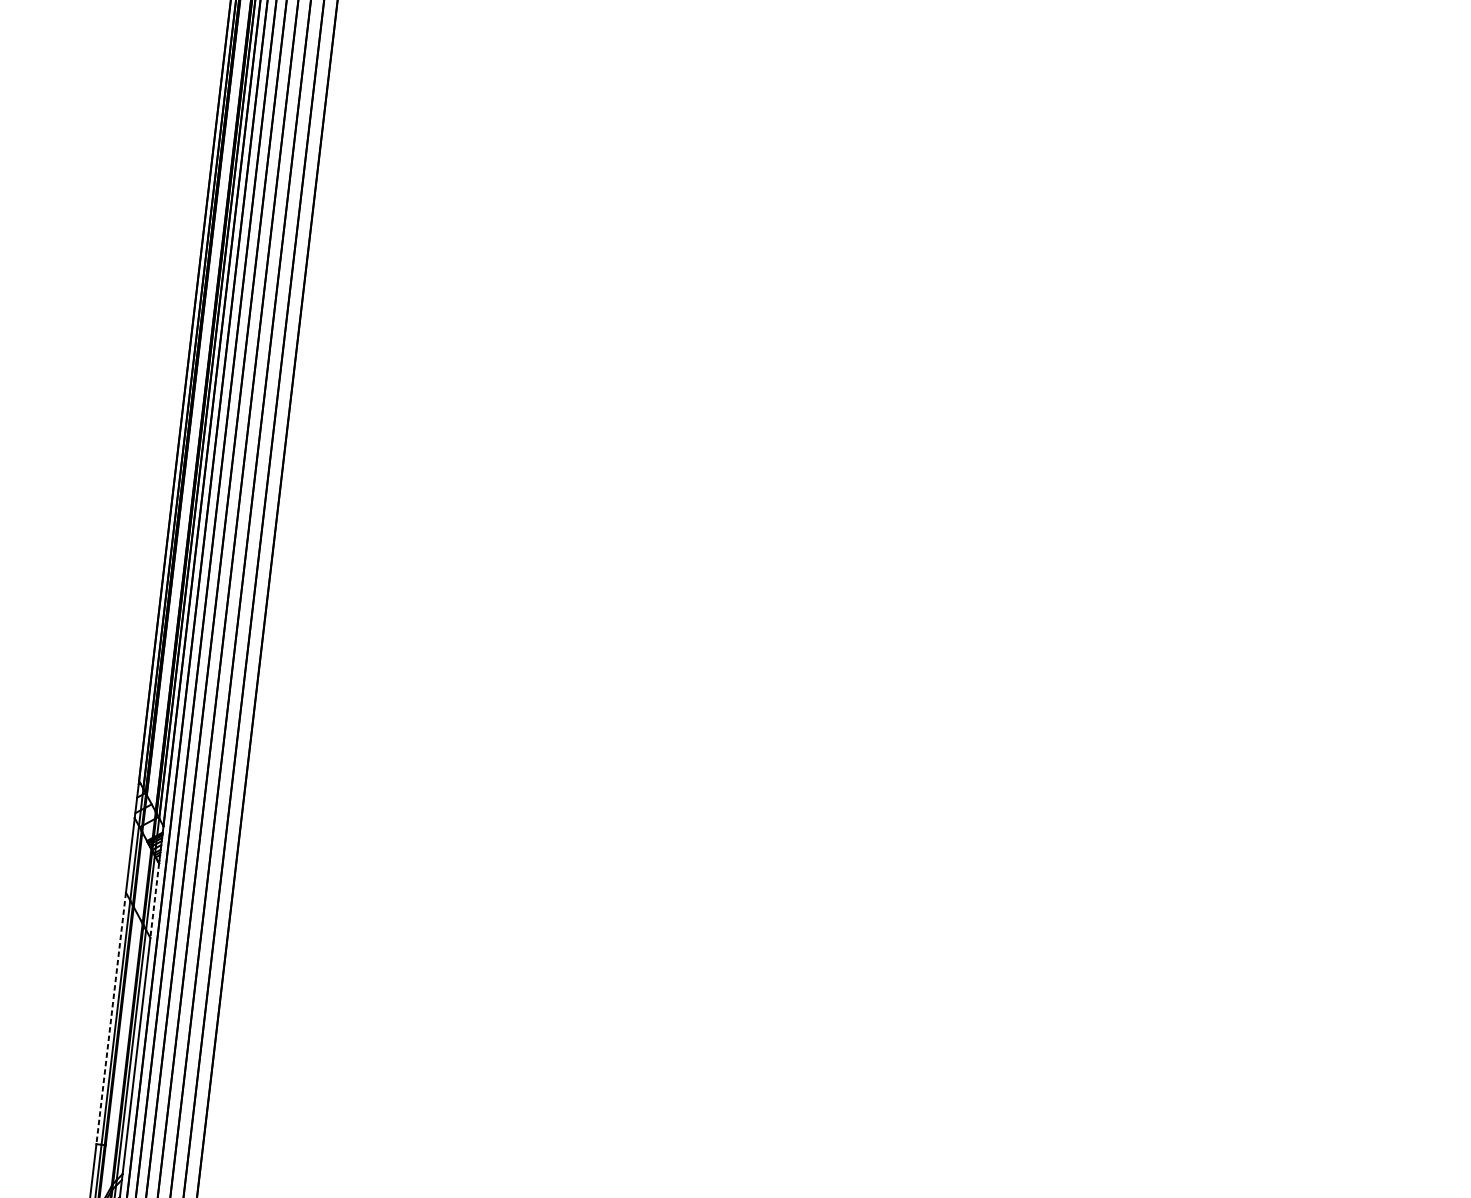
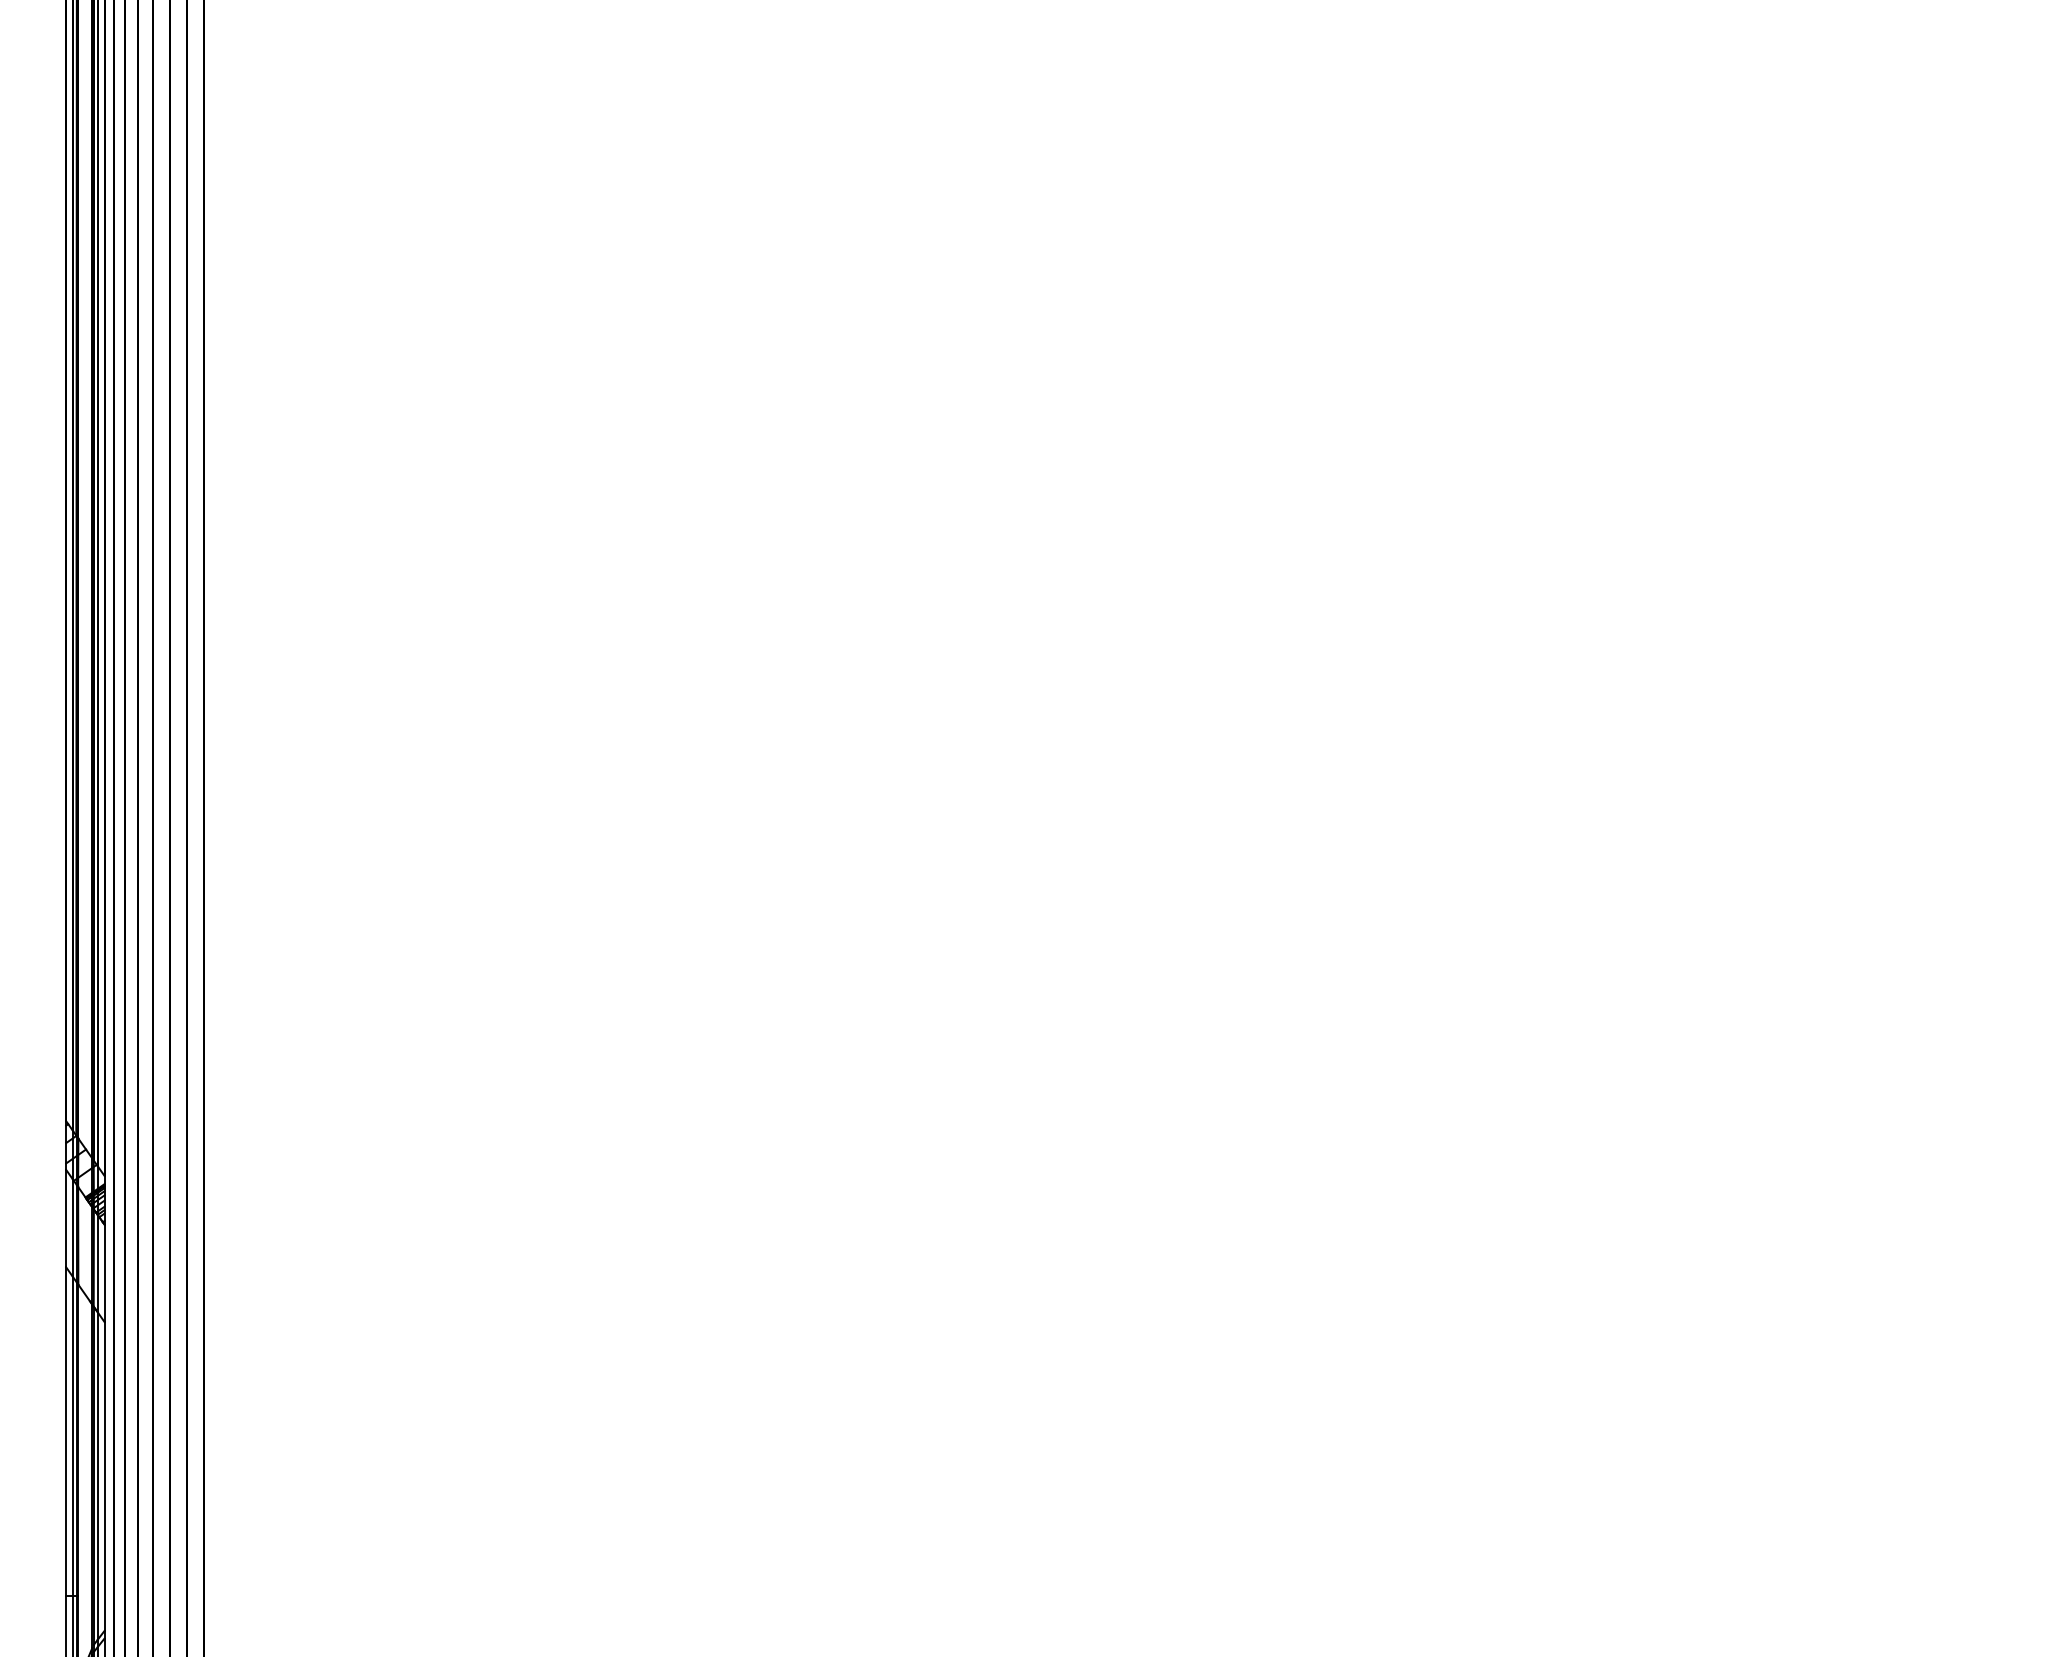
line: (154, 900) -> (104, 1273), dashed -> solid
line: (111, 1018) -> (66, 1432), dashed -> solid

